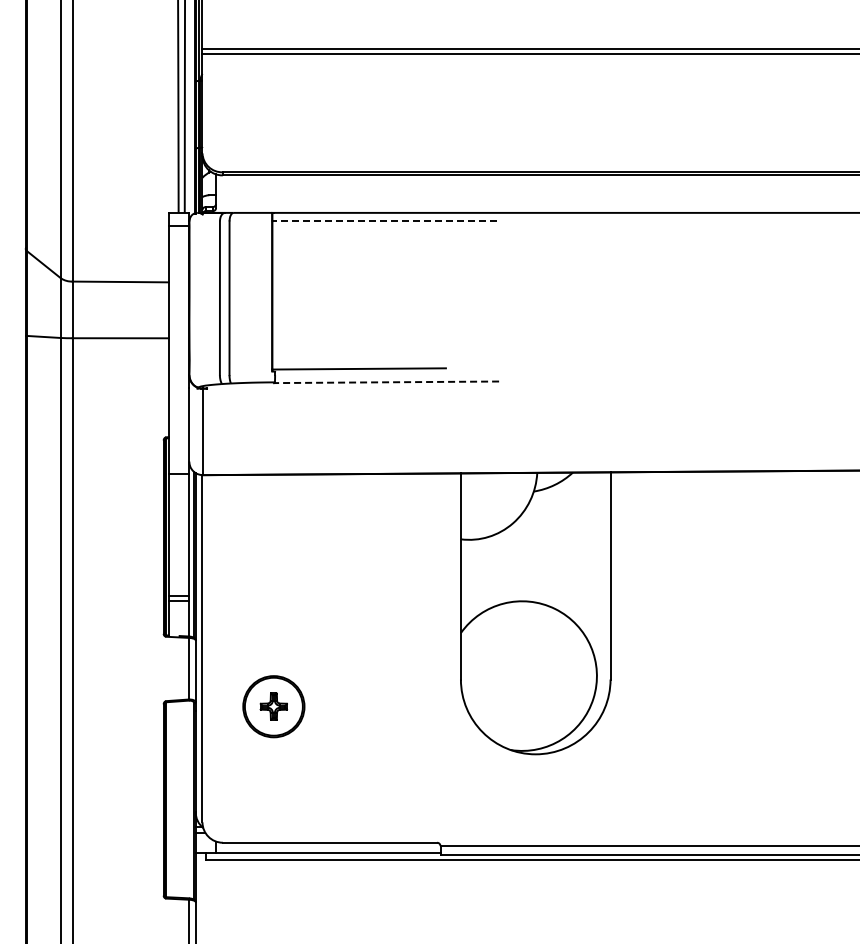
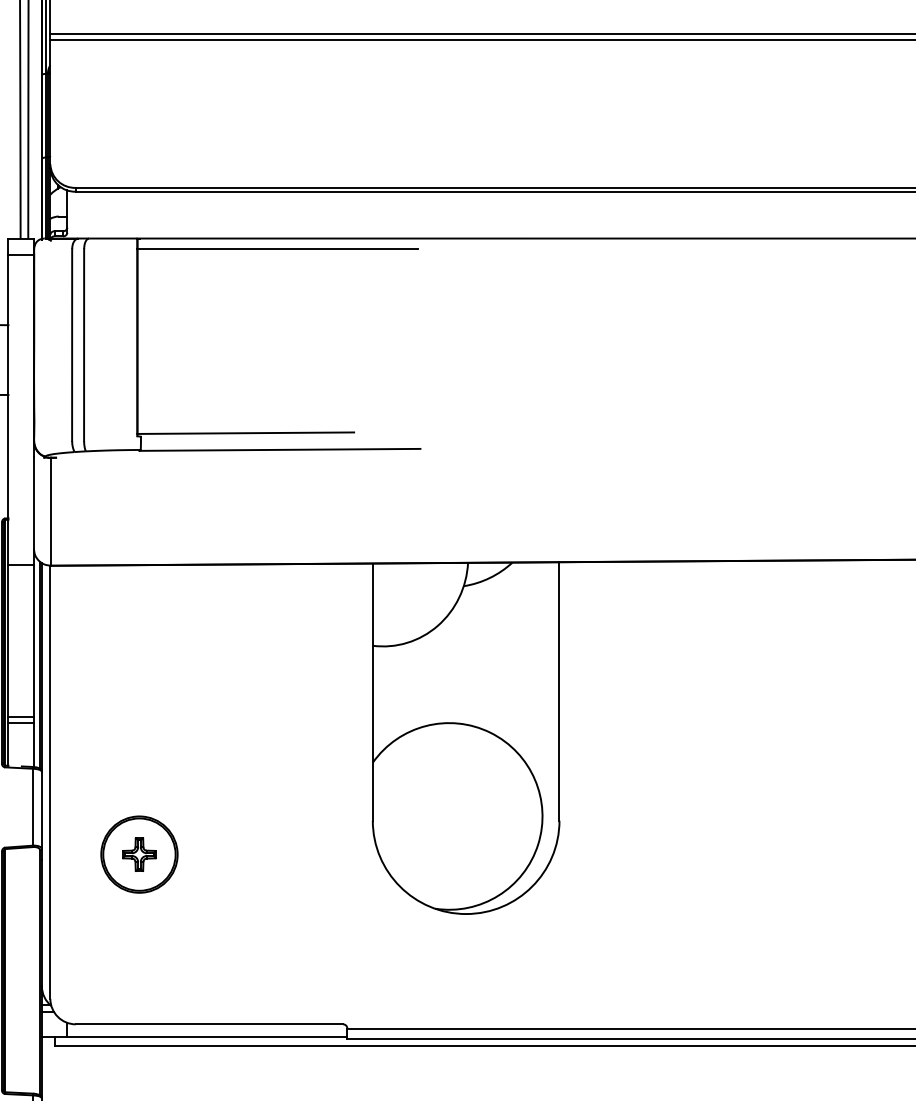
line: (384, 221) -> (277, 249), dashed -> solid
line: (386, 382) -> (279, 450), dashed -> solid

